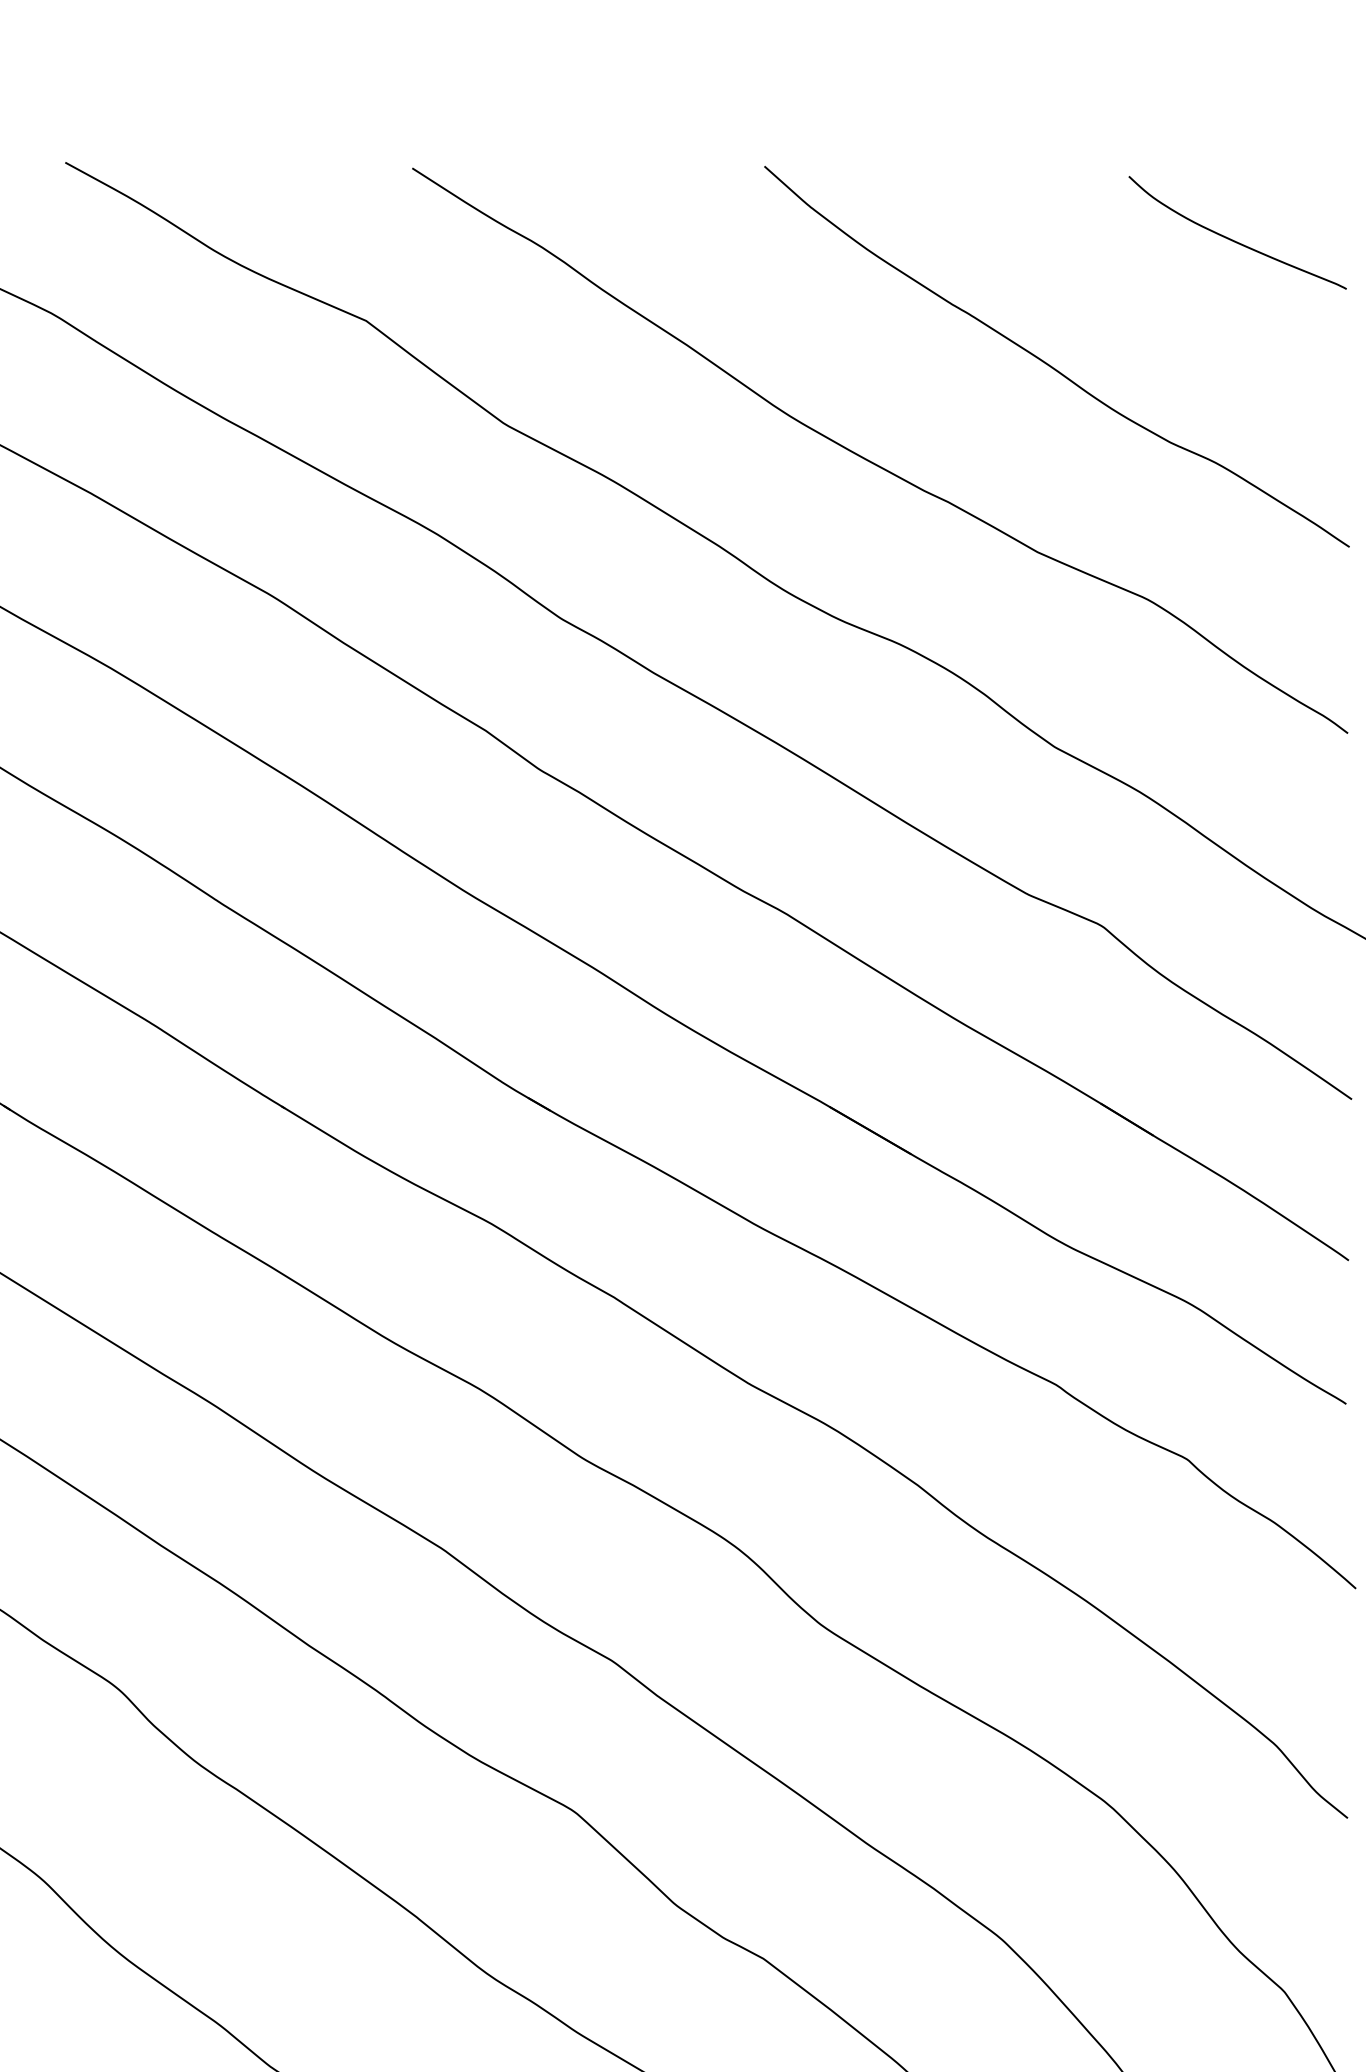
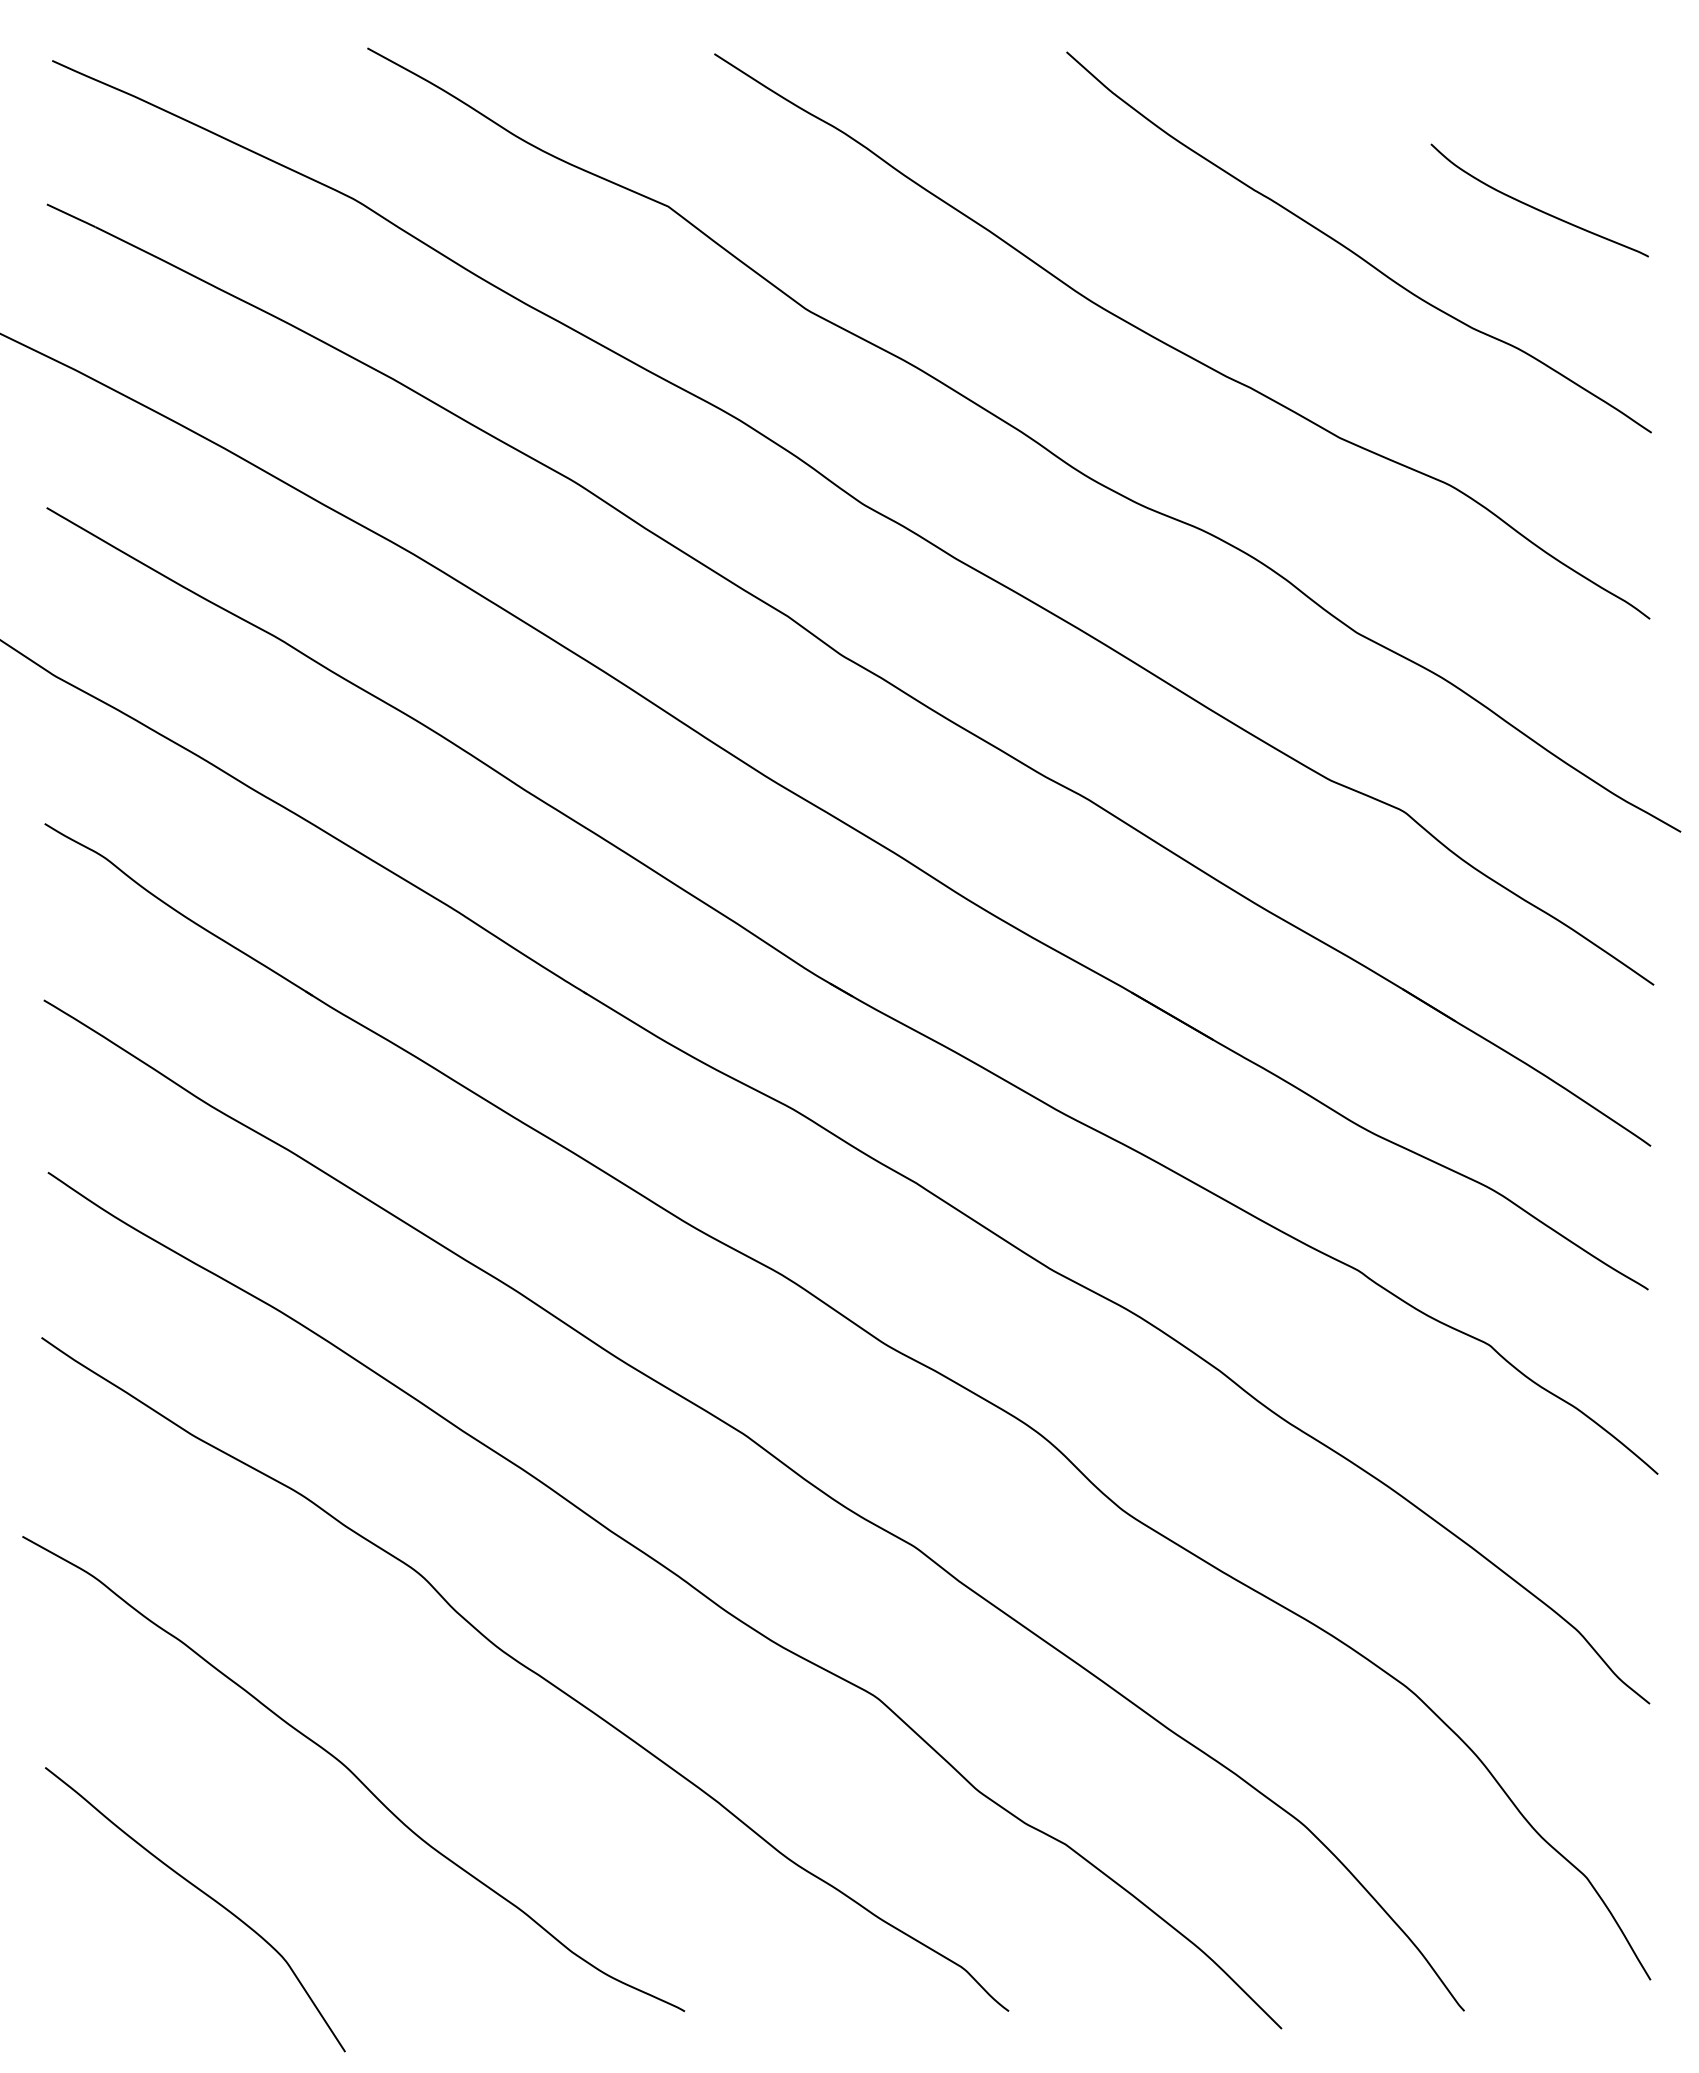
curve: (1233, 239) -> (1535, 207), moved

